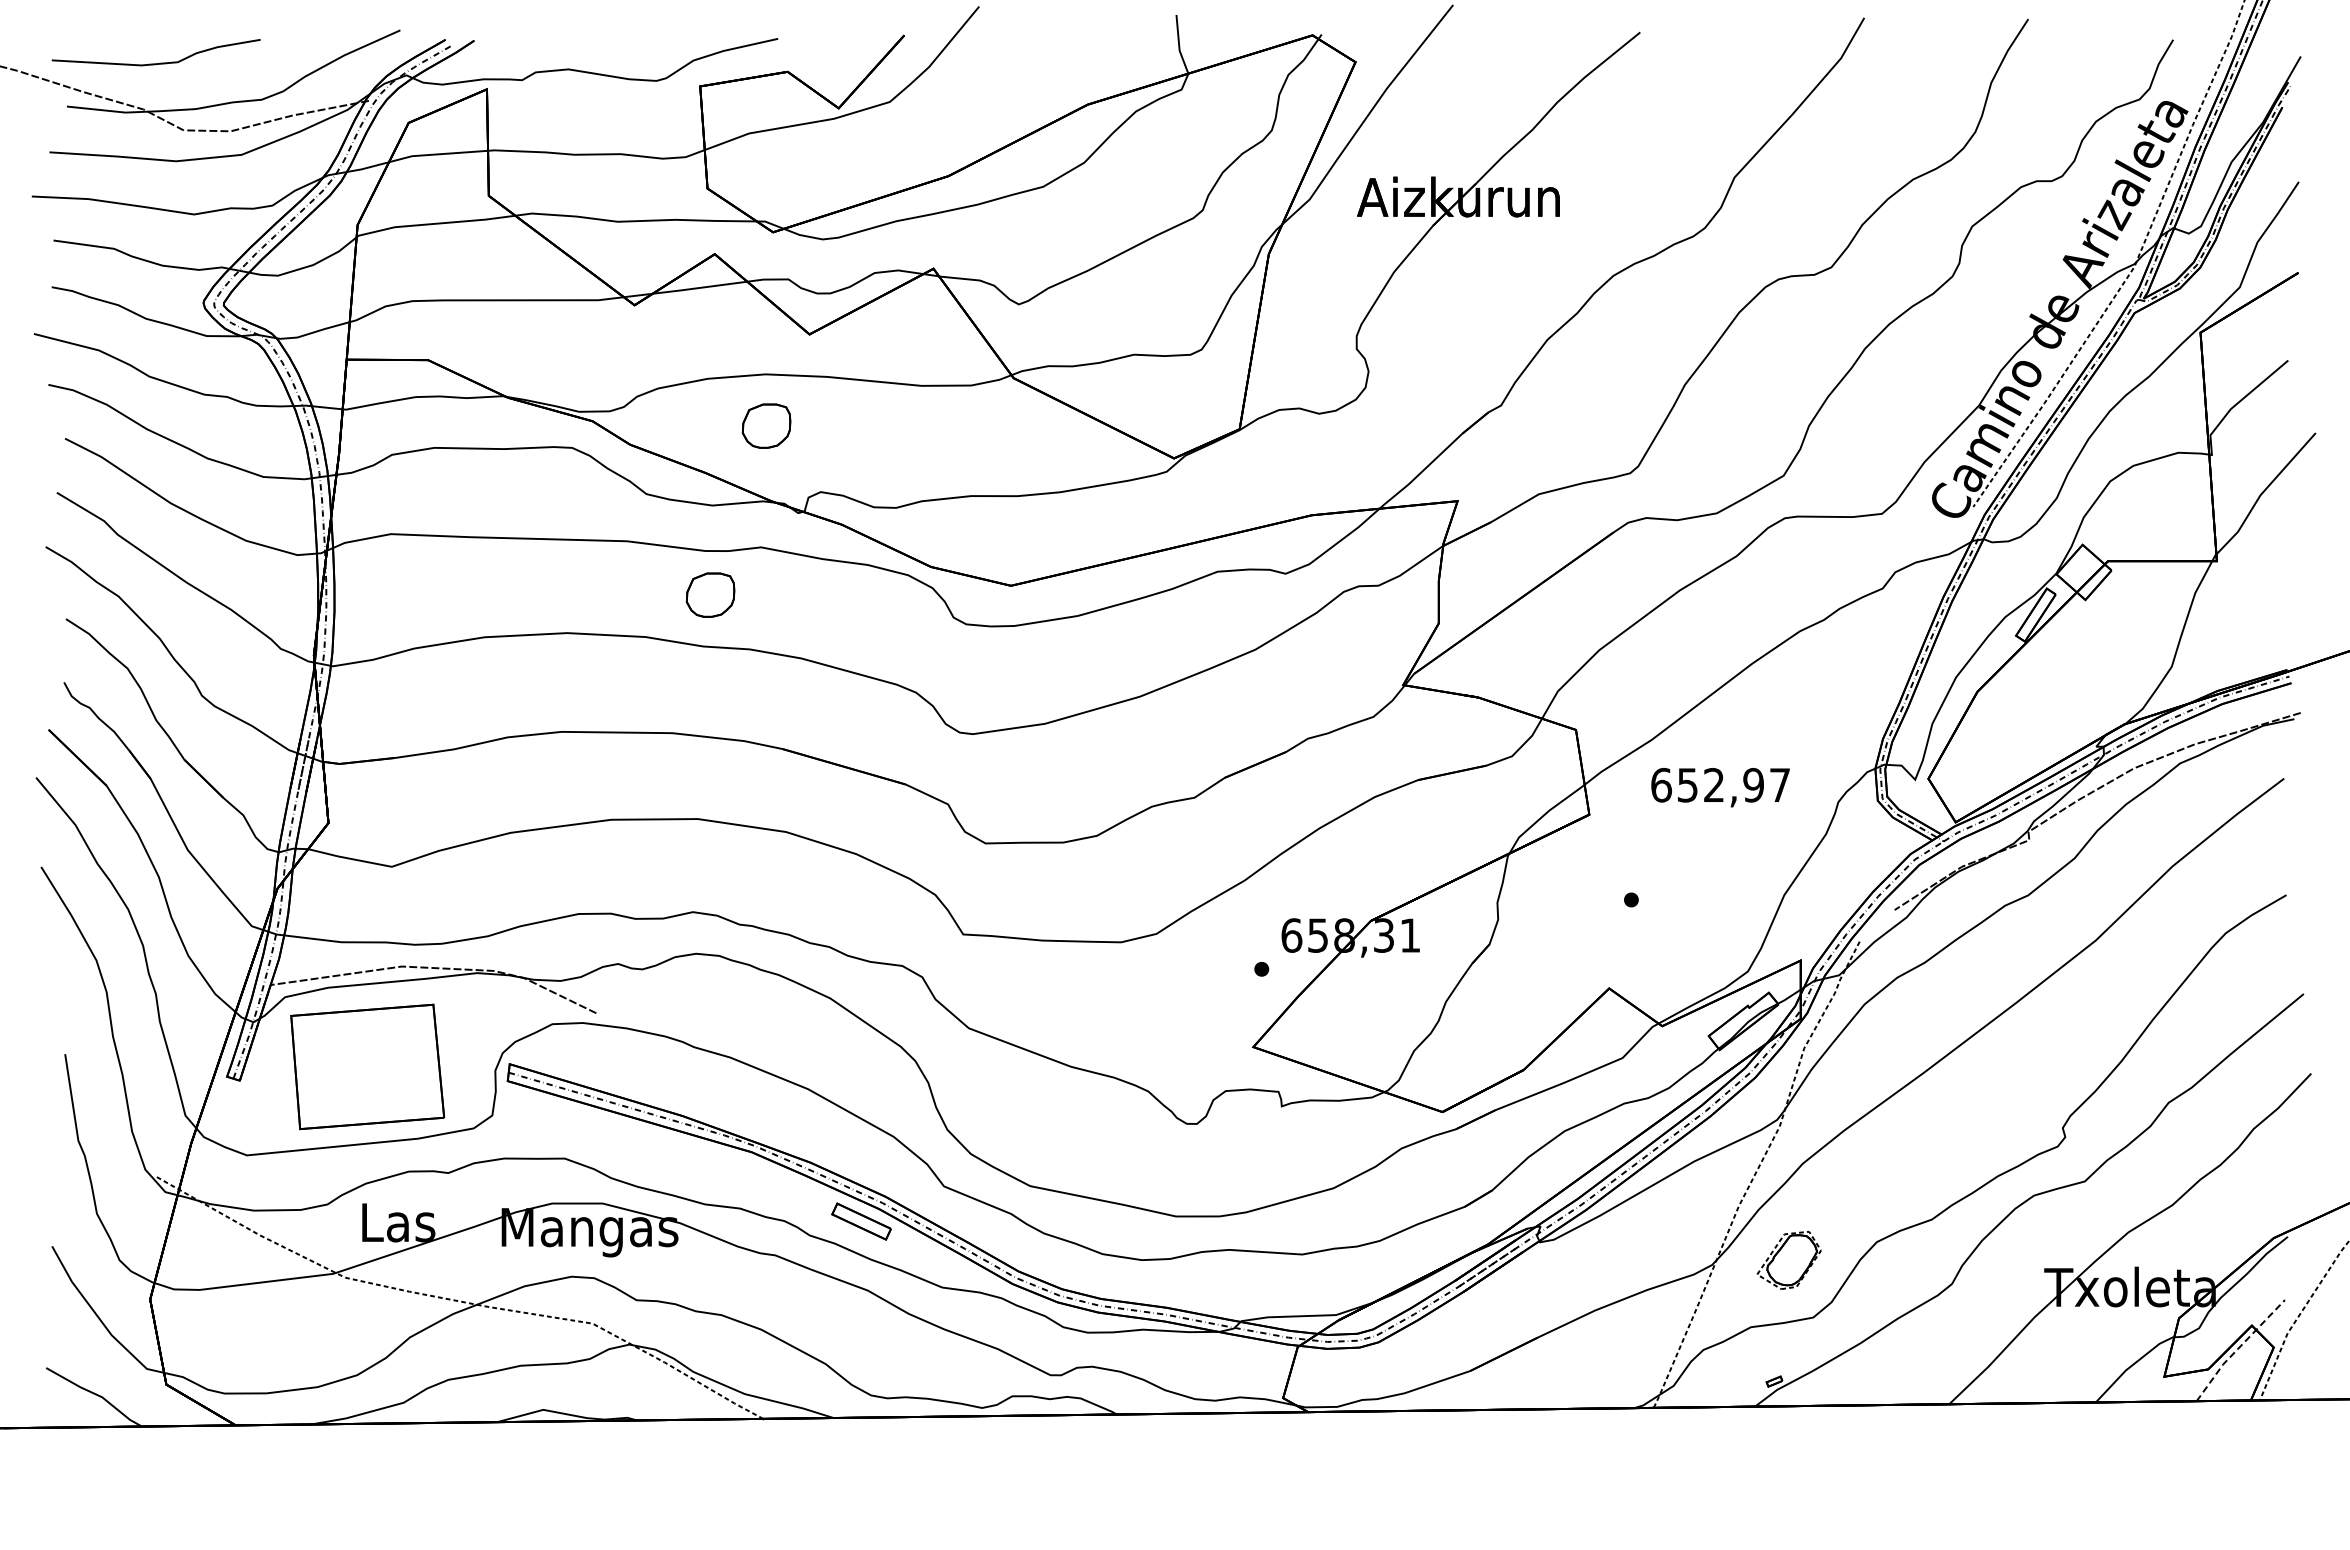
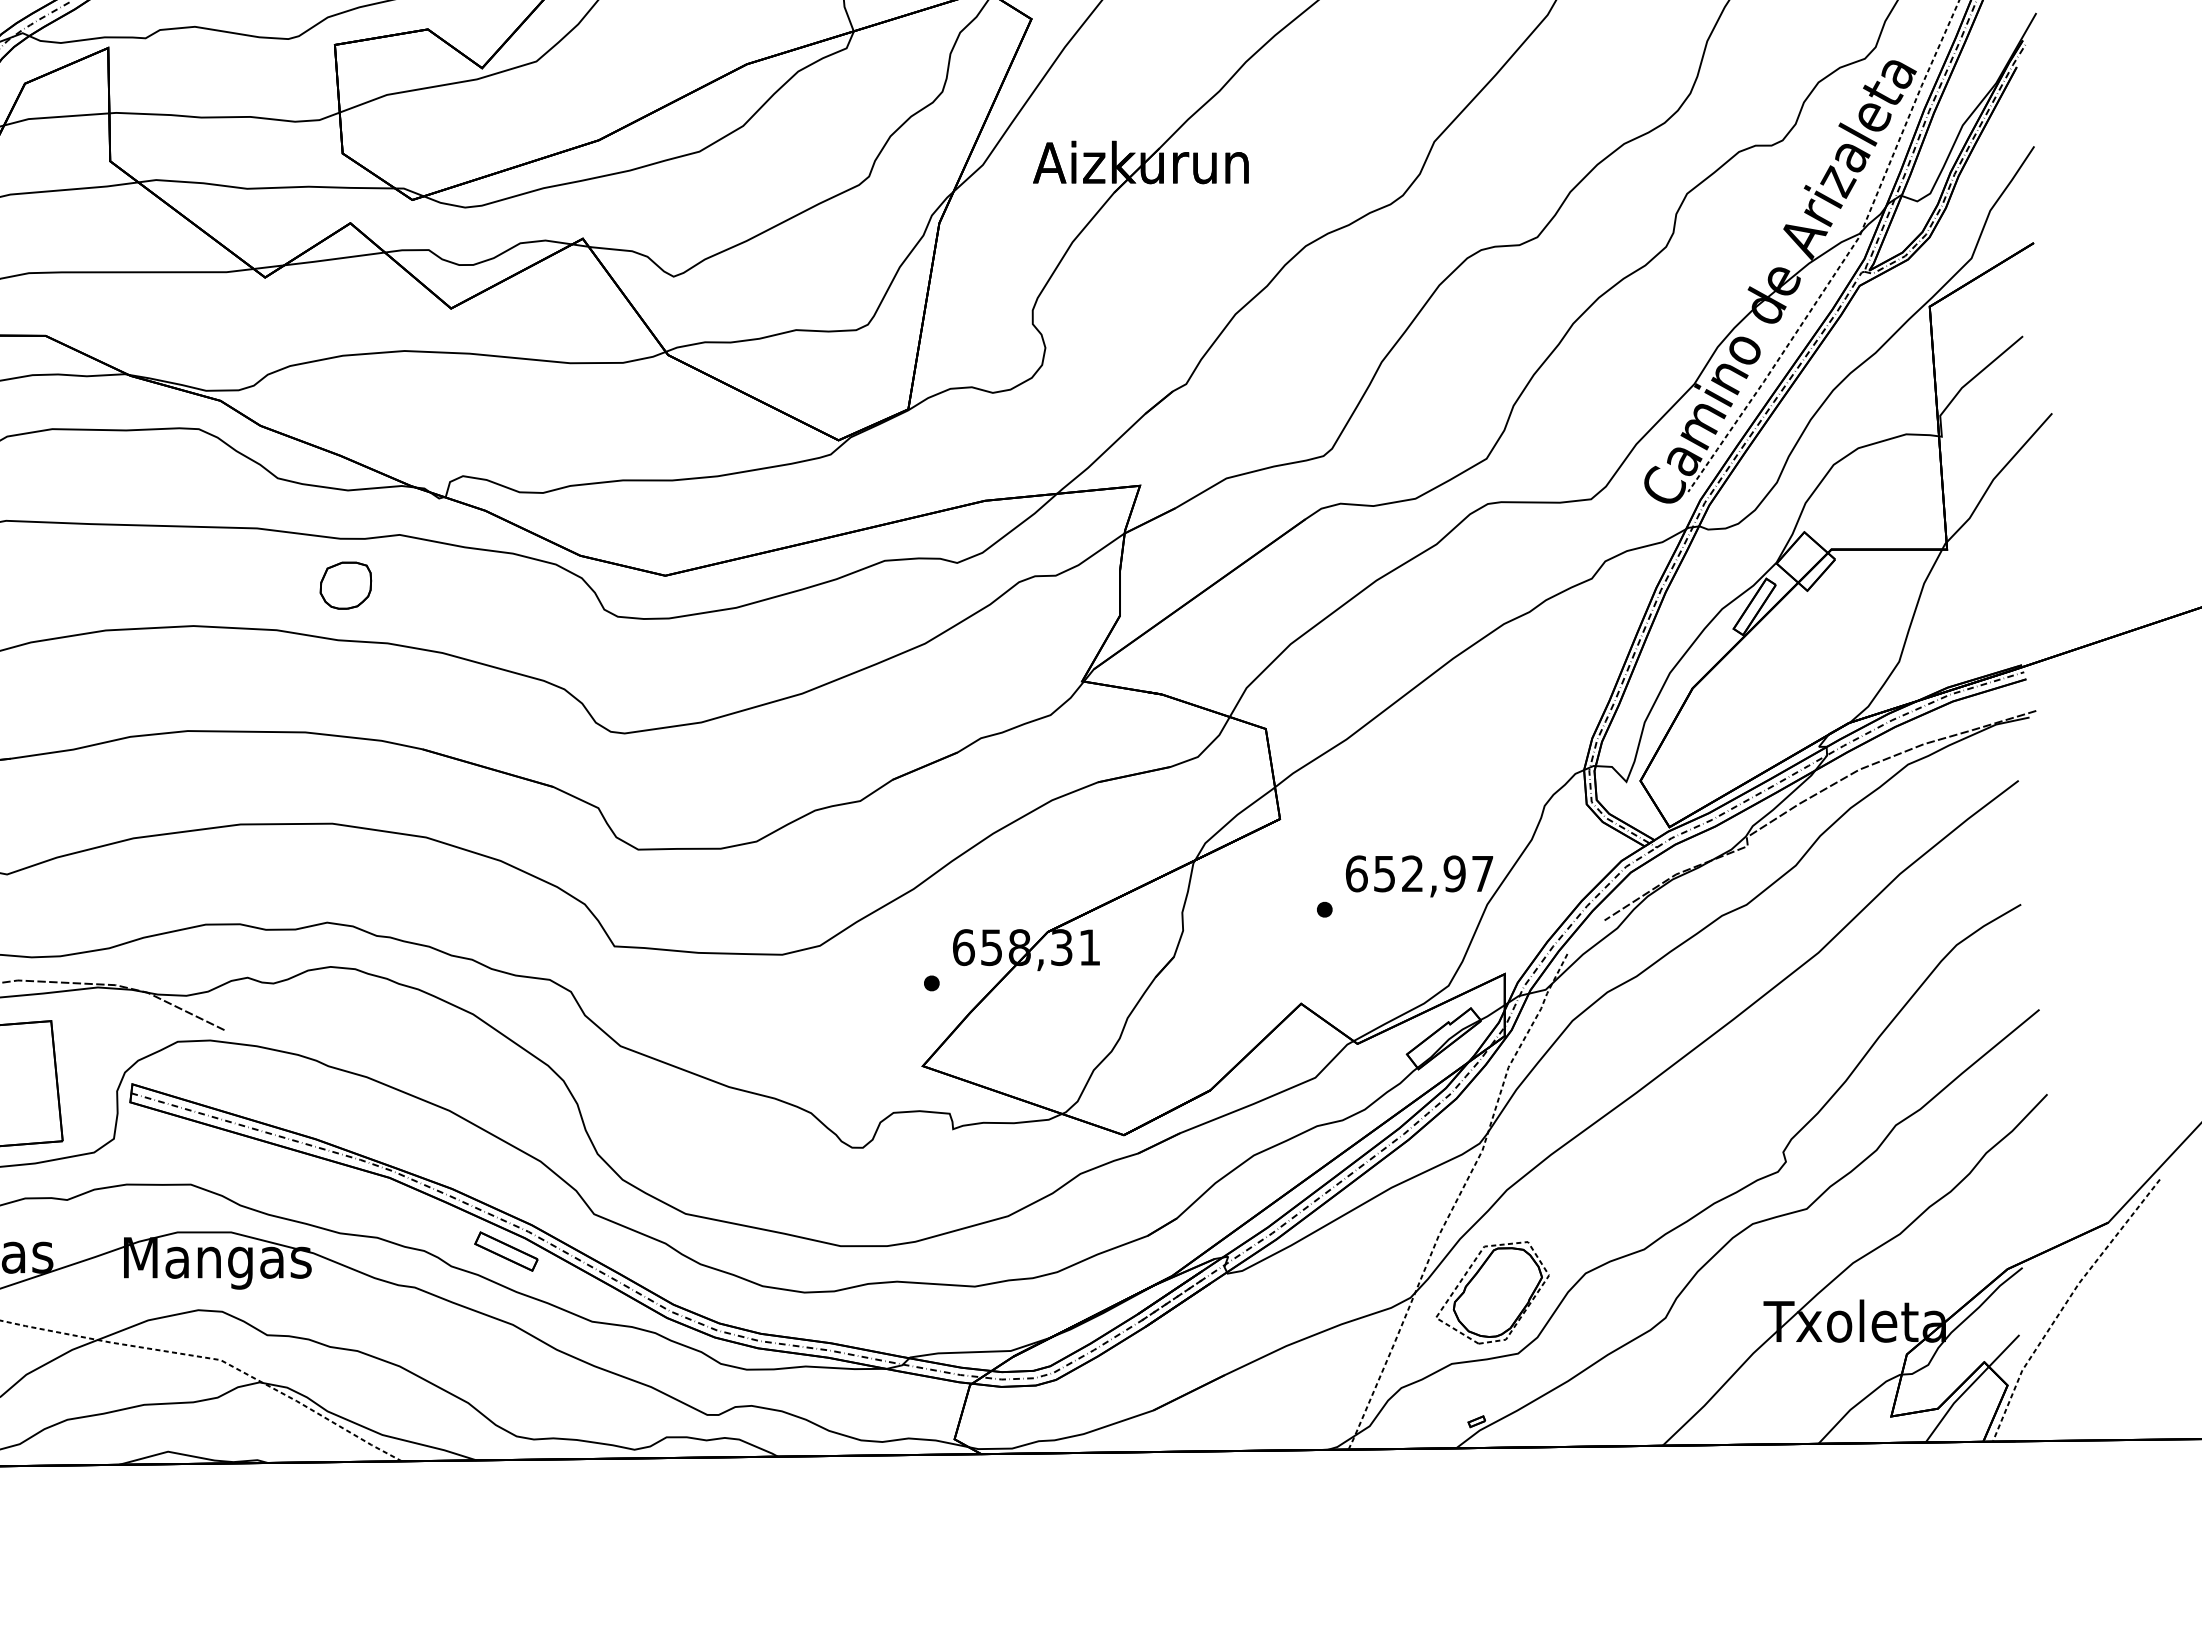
part: (766, 425) -> (405, 405), removed
text: (1720, 787) -> (1419, 876), moved
part: (1788, 1260) -> (1491, 1292), size x1.67
line: (2238, 1348) -> (1970, 1386), dashed -> solid

